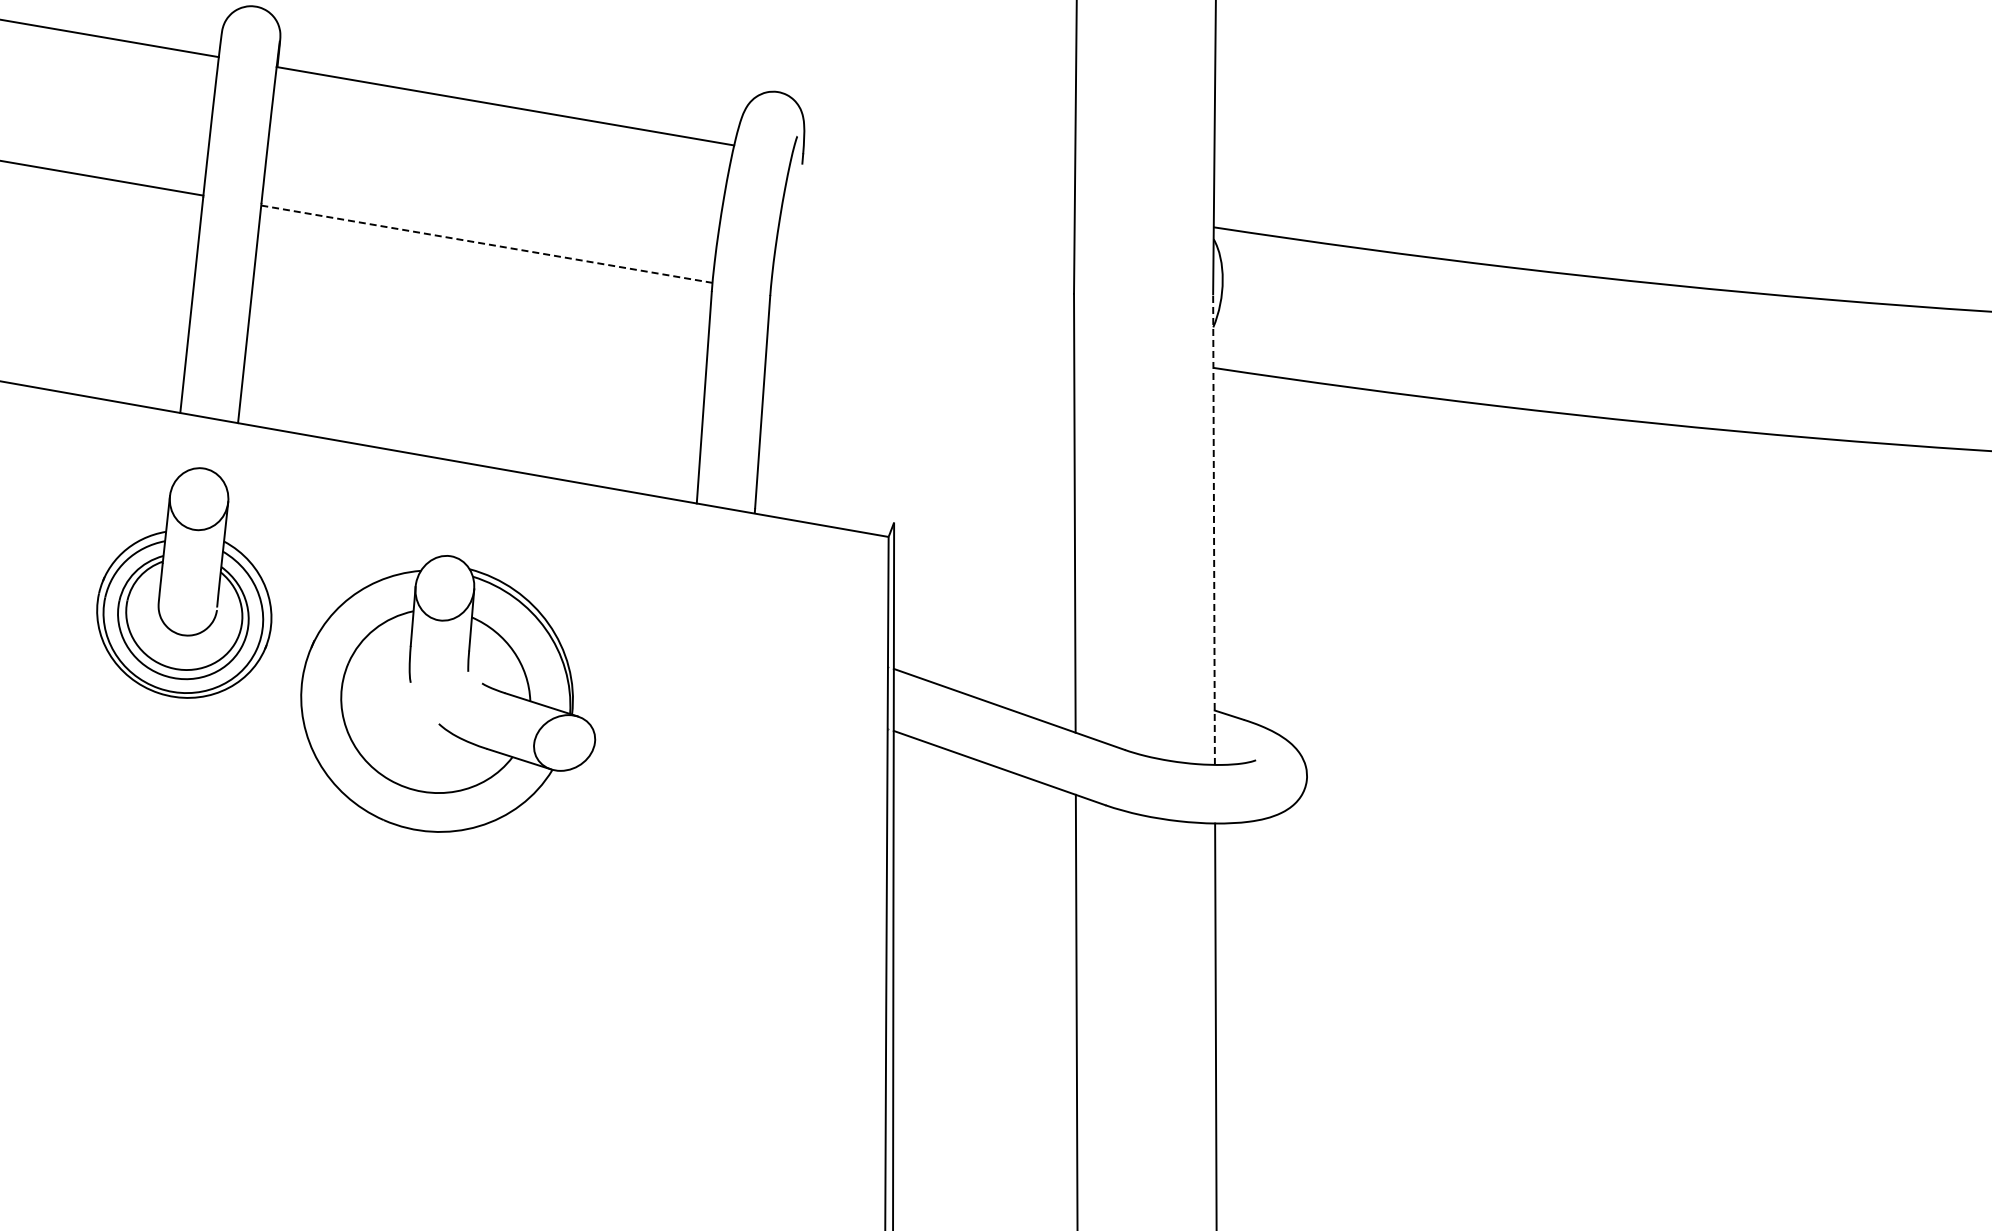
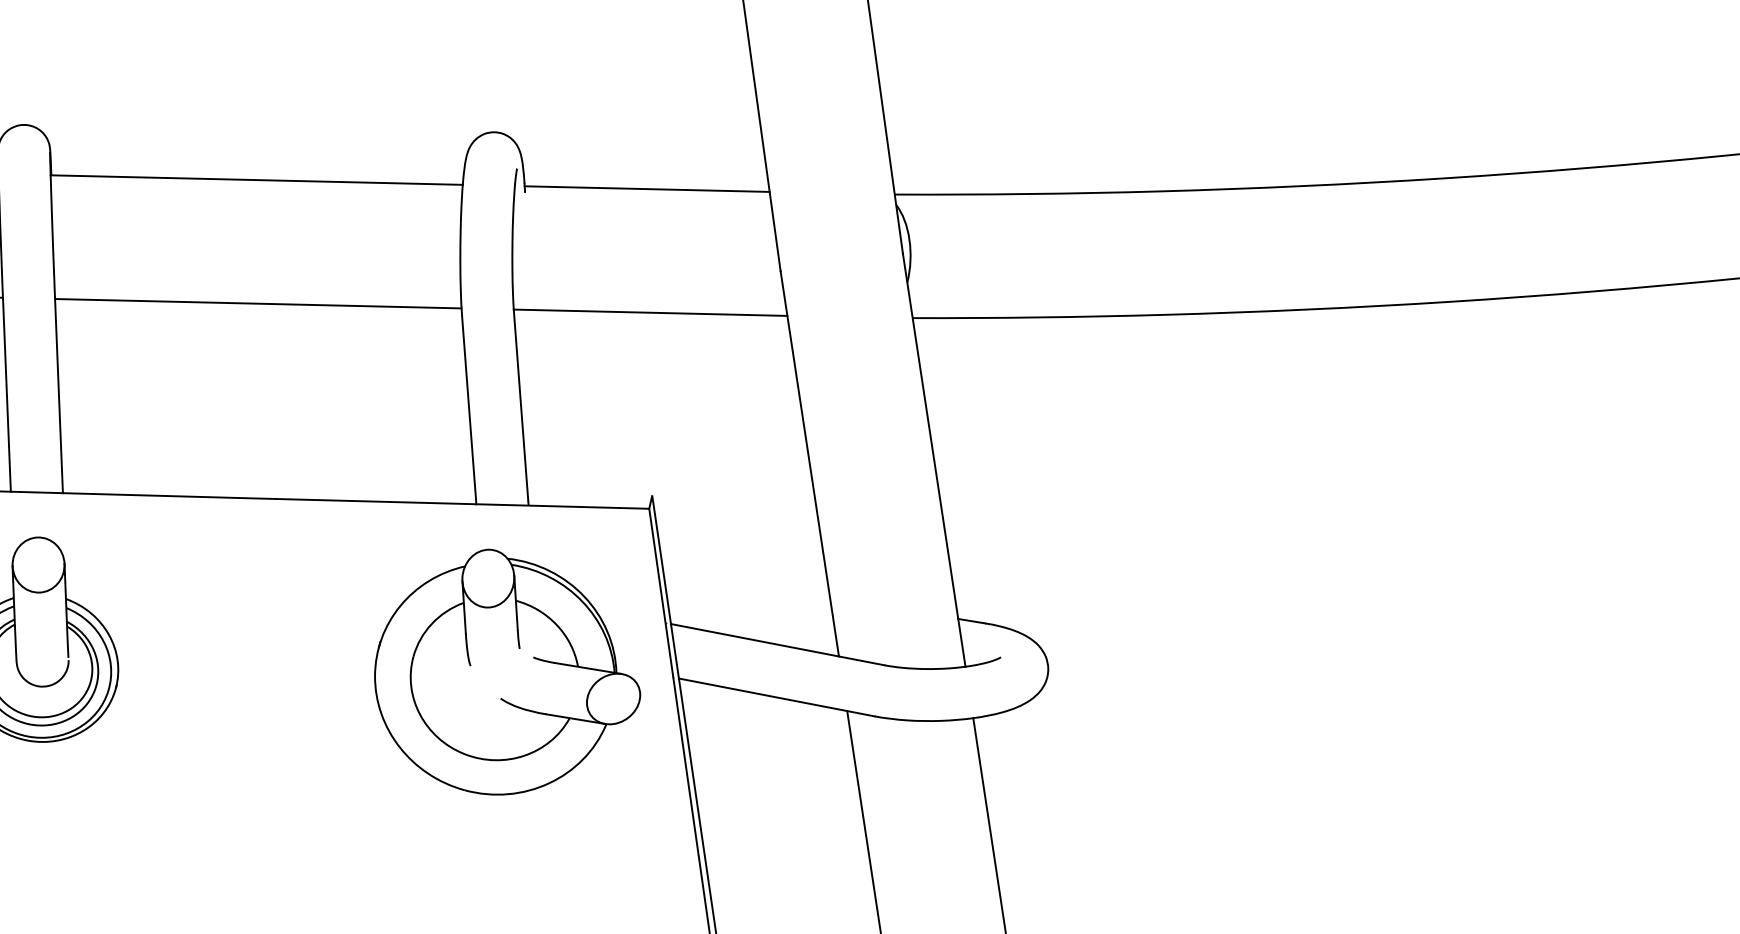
line: (938, 180) -> (646, 189), added
line: (486, 244) -> (258, 304), dashed -> solid
line: (922, 318) -> (650, 312), added
line: (1214, 529) -> (934, 459), dashed -> solid
part: (448, 693) -> (505, 670), moved

